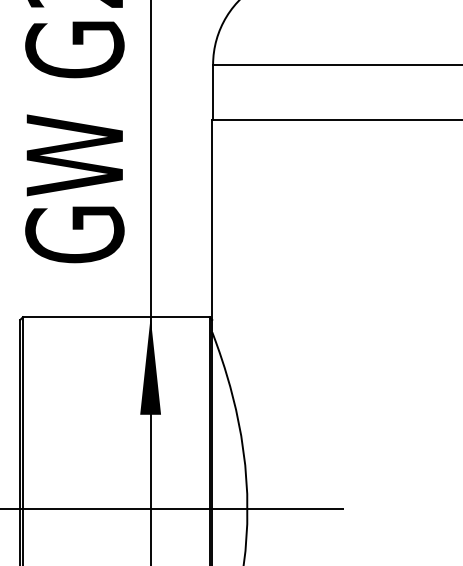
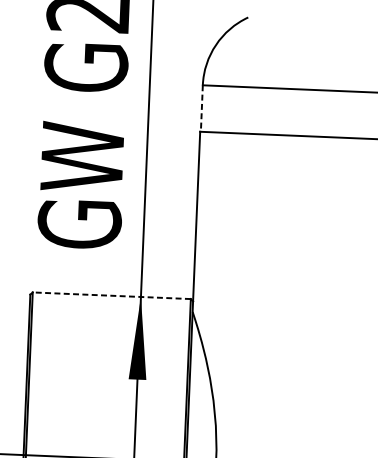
line: (213, 92) -> (202, 108), solid -> dashed
line: (115, 317) -> (111, 295), solid -> dashed

